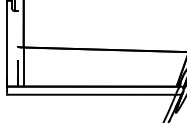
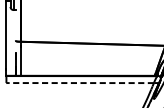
line: (90, 94) -> (79, 82), solid -> dashed

